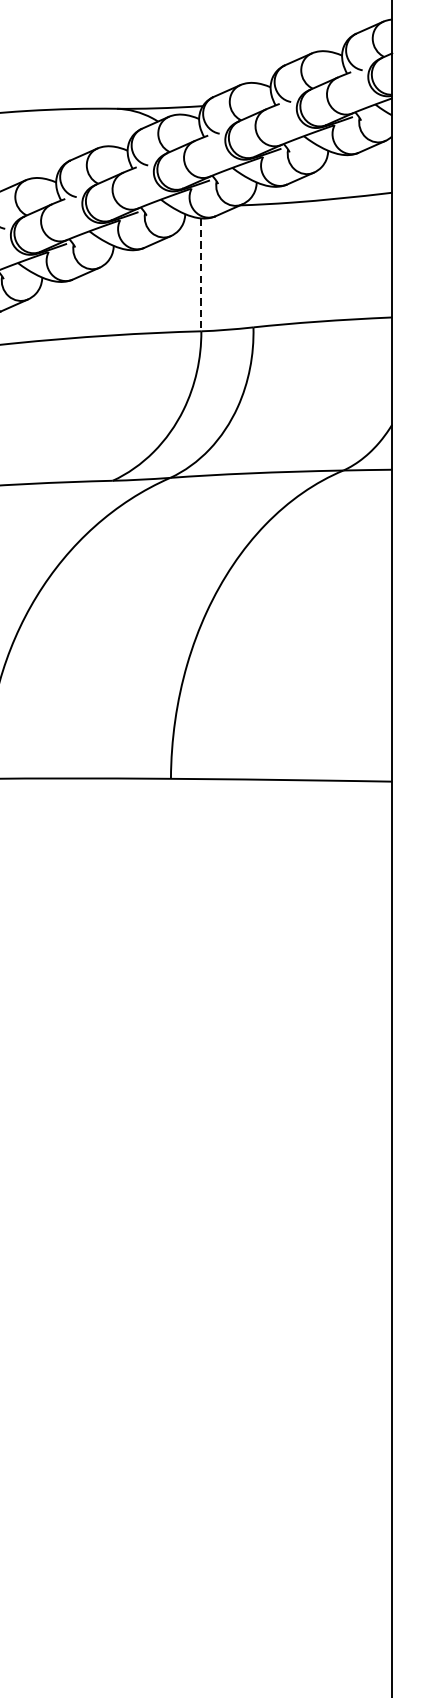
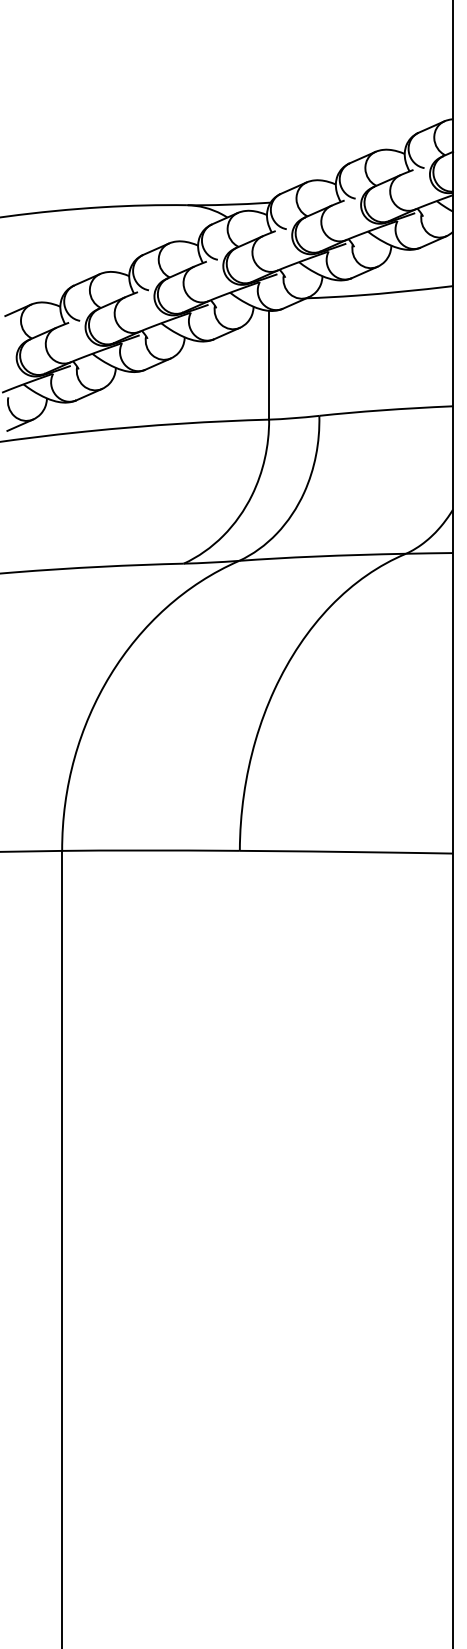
line: (201, 275) -> (269, 365), dashed -> solid

